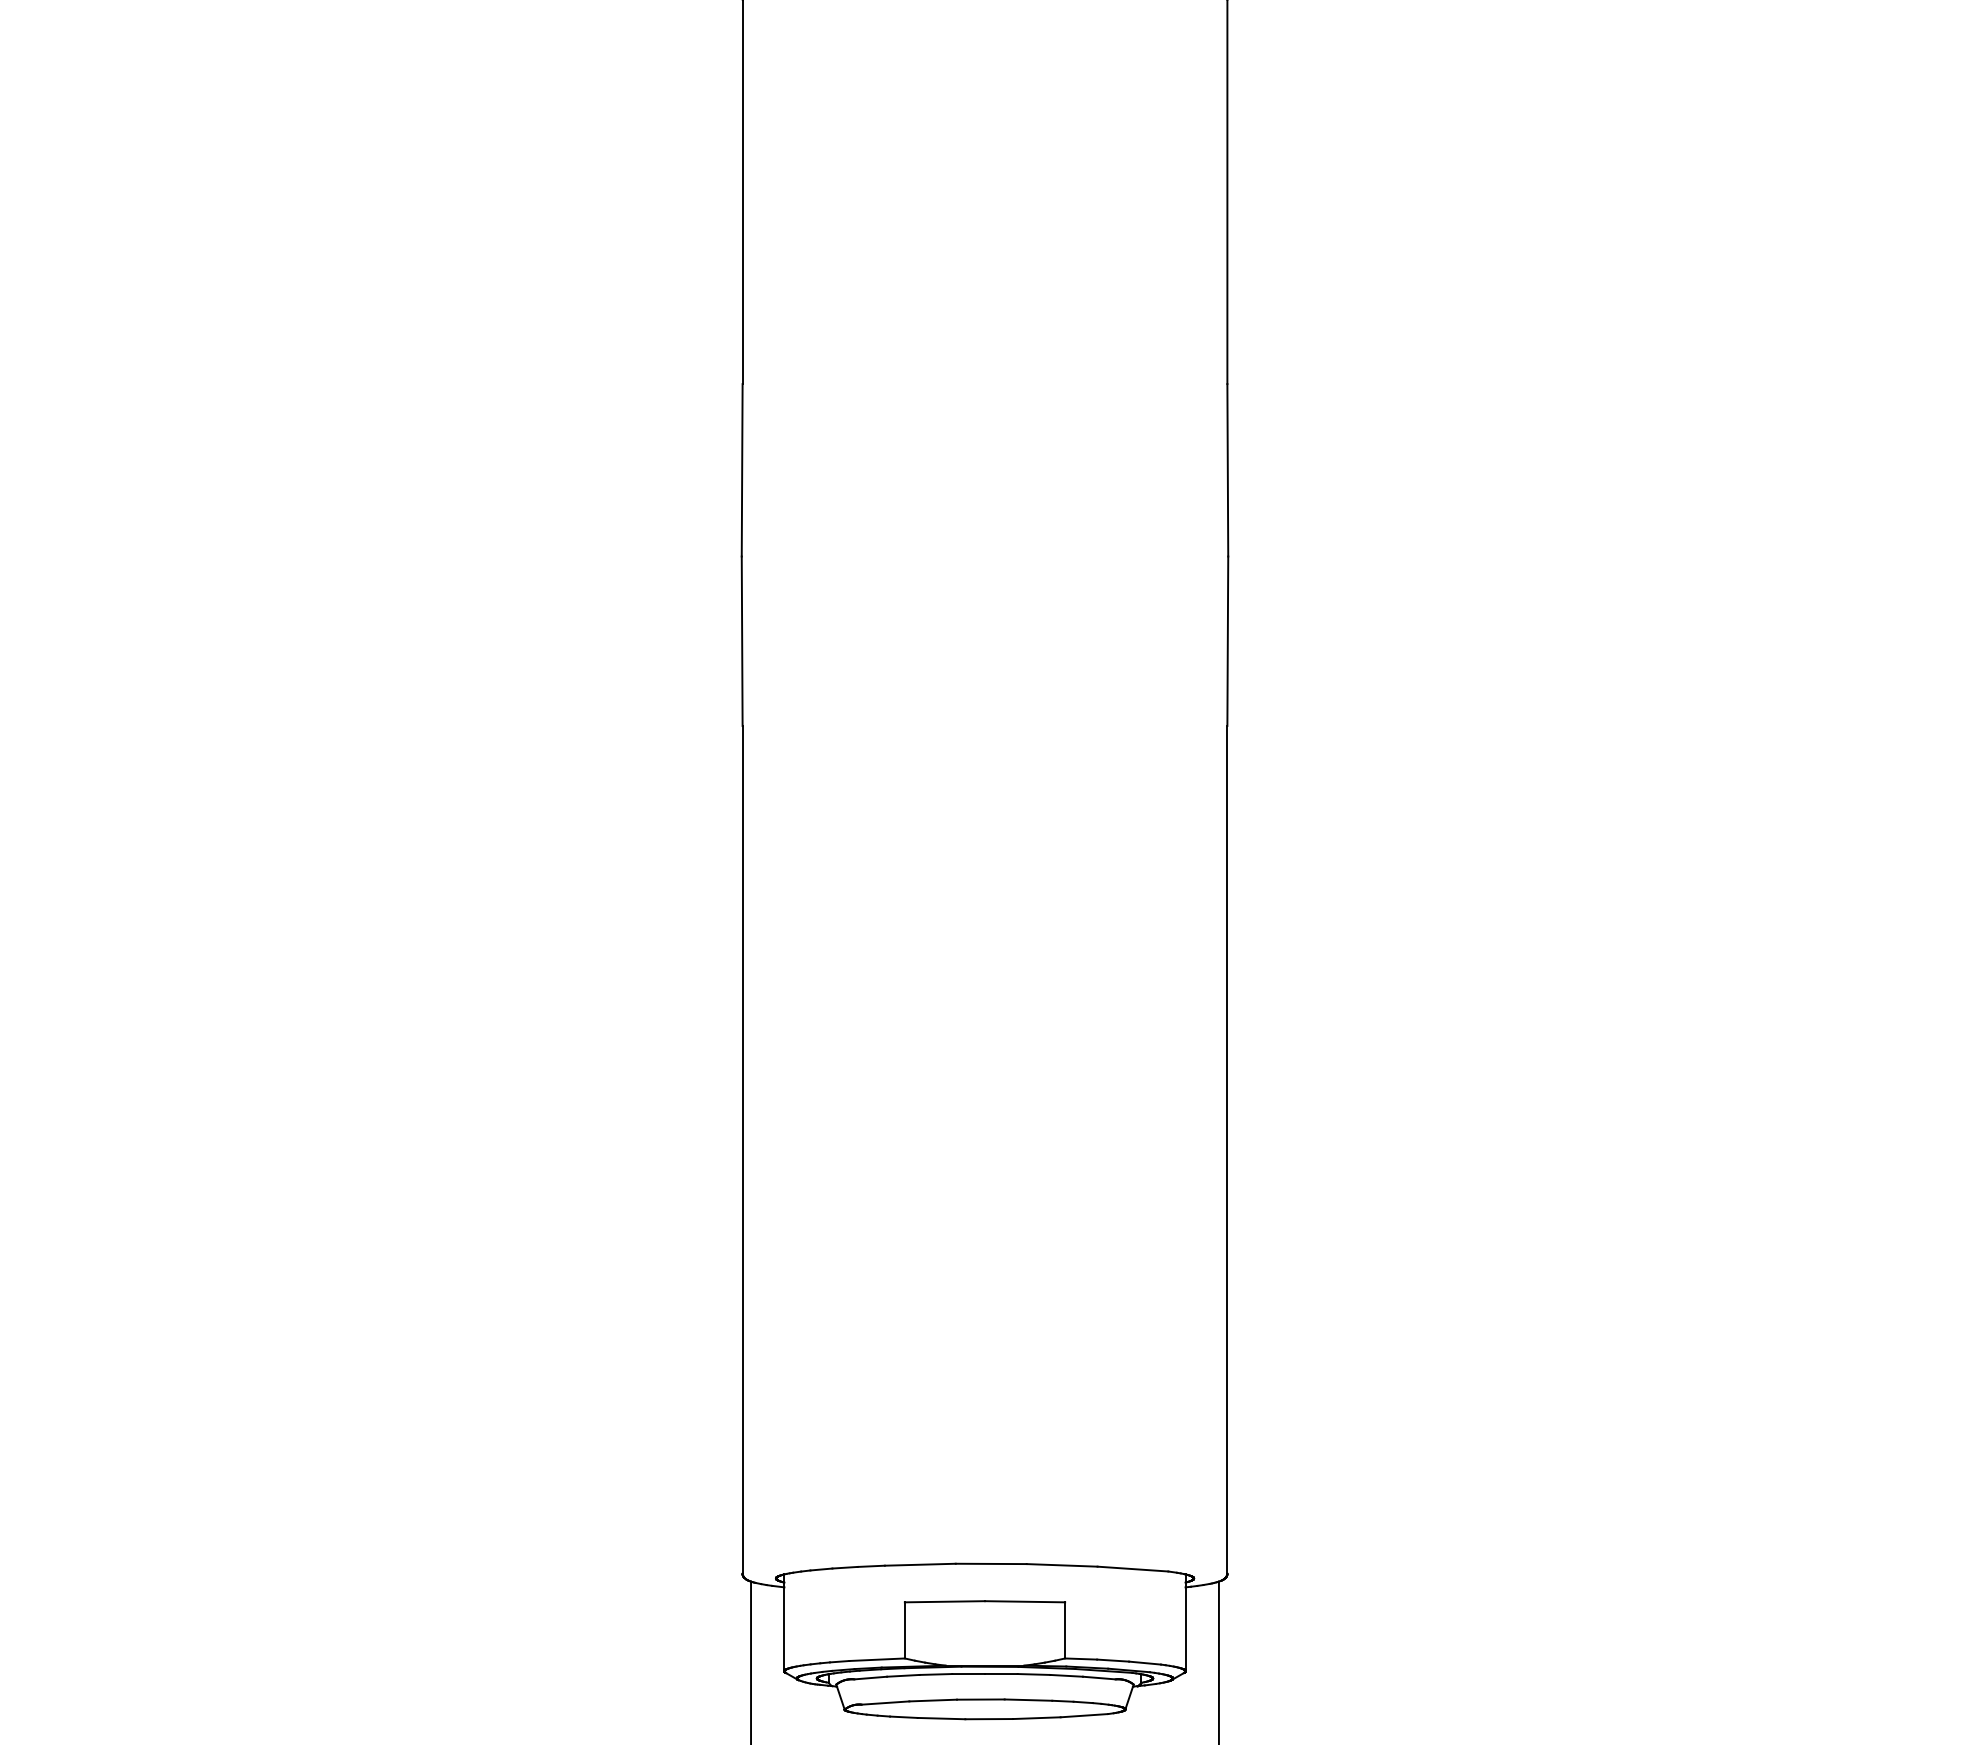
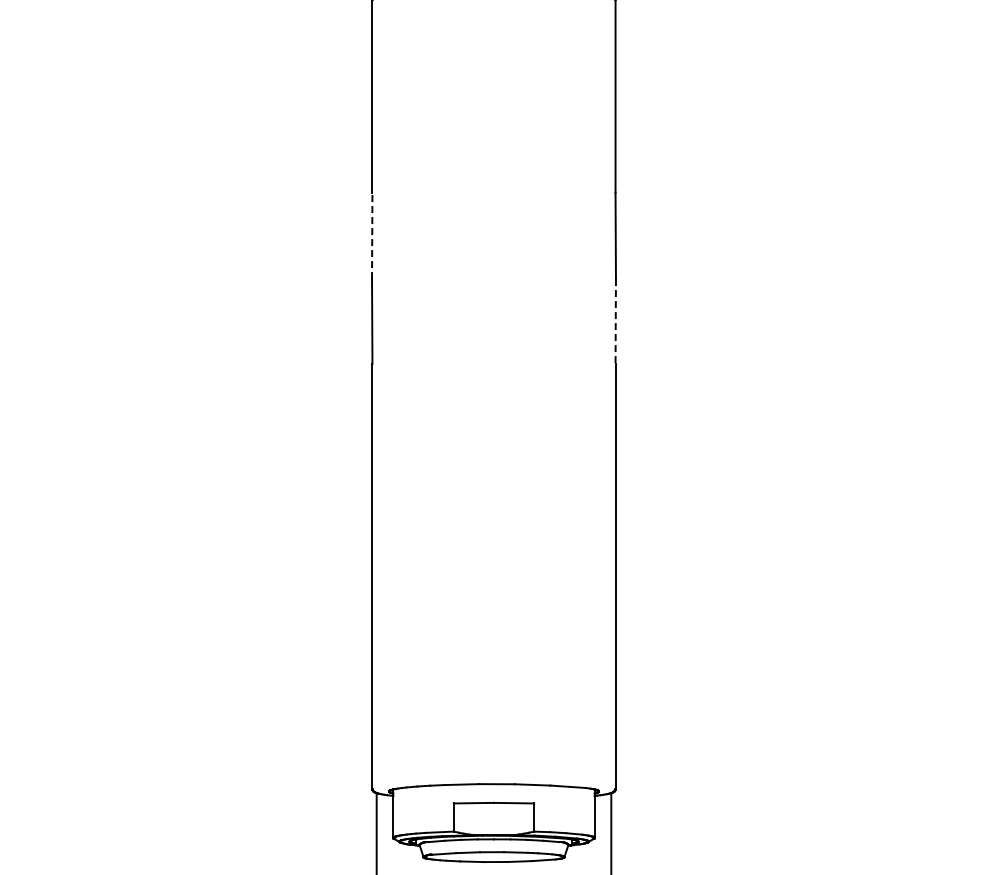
line: (742, 469) -> (372, 235), solid -> dashed
line: (1227, 643) -> (615, 322), solid -> dashed

